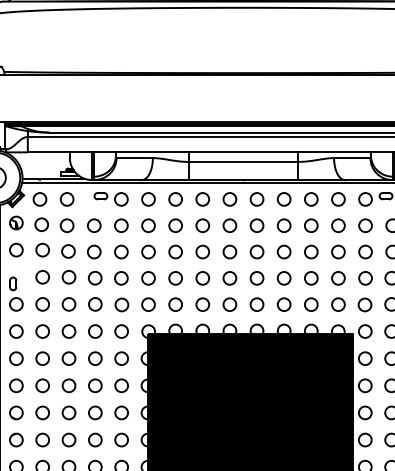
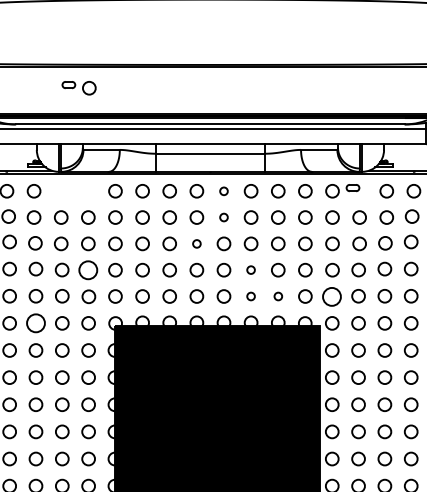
part: (110, 199) -> (78, 88), moved
circle: (256, 199) -> (223, 191), size x0.6
circle: (256, 225) -> (223, 217), size x0.6
circle: (229, 251) -> (196, 243), size x0.6
circle: (121, 277) -> (88, 269), size x1.4
circle: (283, 277) -> (250, 269), size x0.6
circle: (283, 304) -> (250, 296), size x0.6
circle: (311, 304) -> (278, 296), size x0.6
circle: (364, 304) -> (331, 296), size x1.4
circle: (68, 331) -> (35, 323), size x1.4

